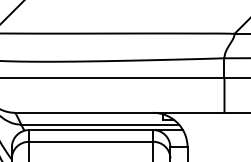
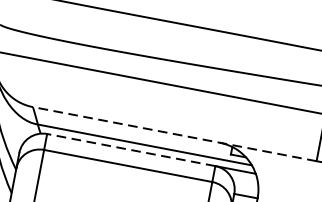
line: (119, 112) -> (174, 133), solid -> dashed
line: (90, 130) -> (130, 150), solid -> dashed

